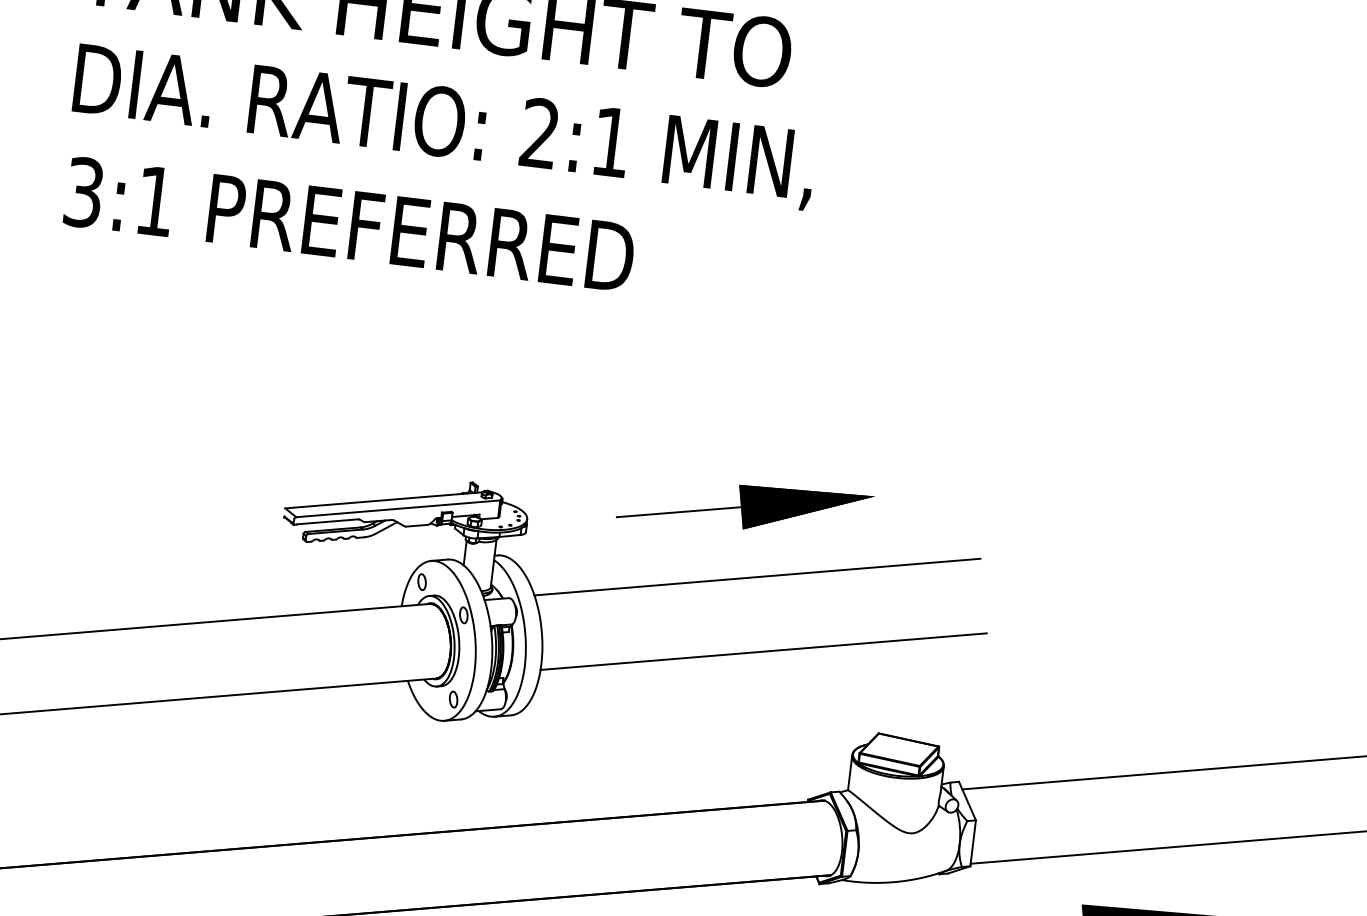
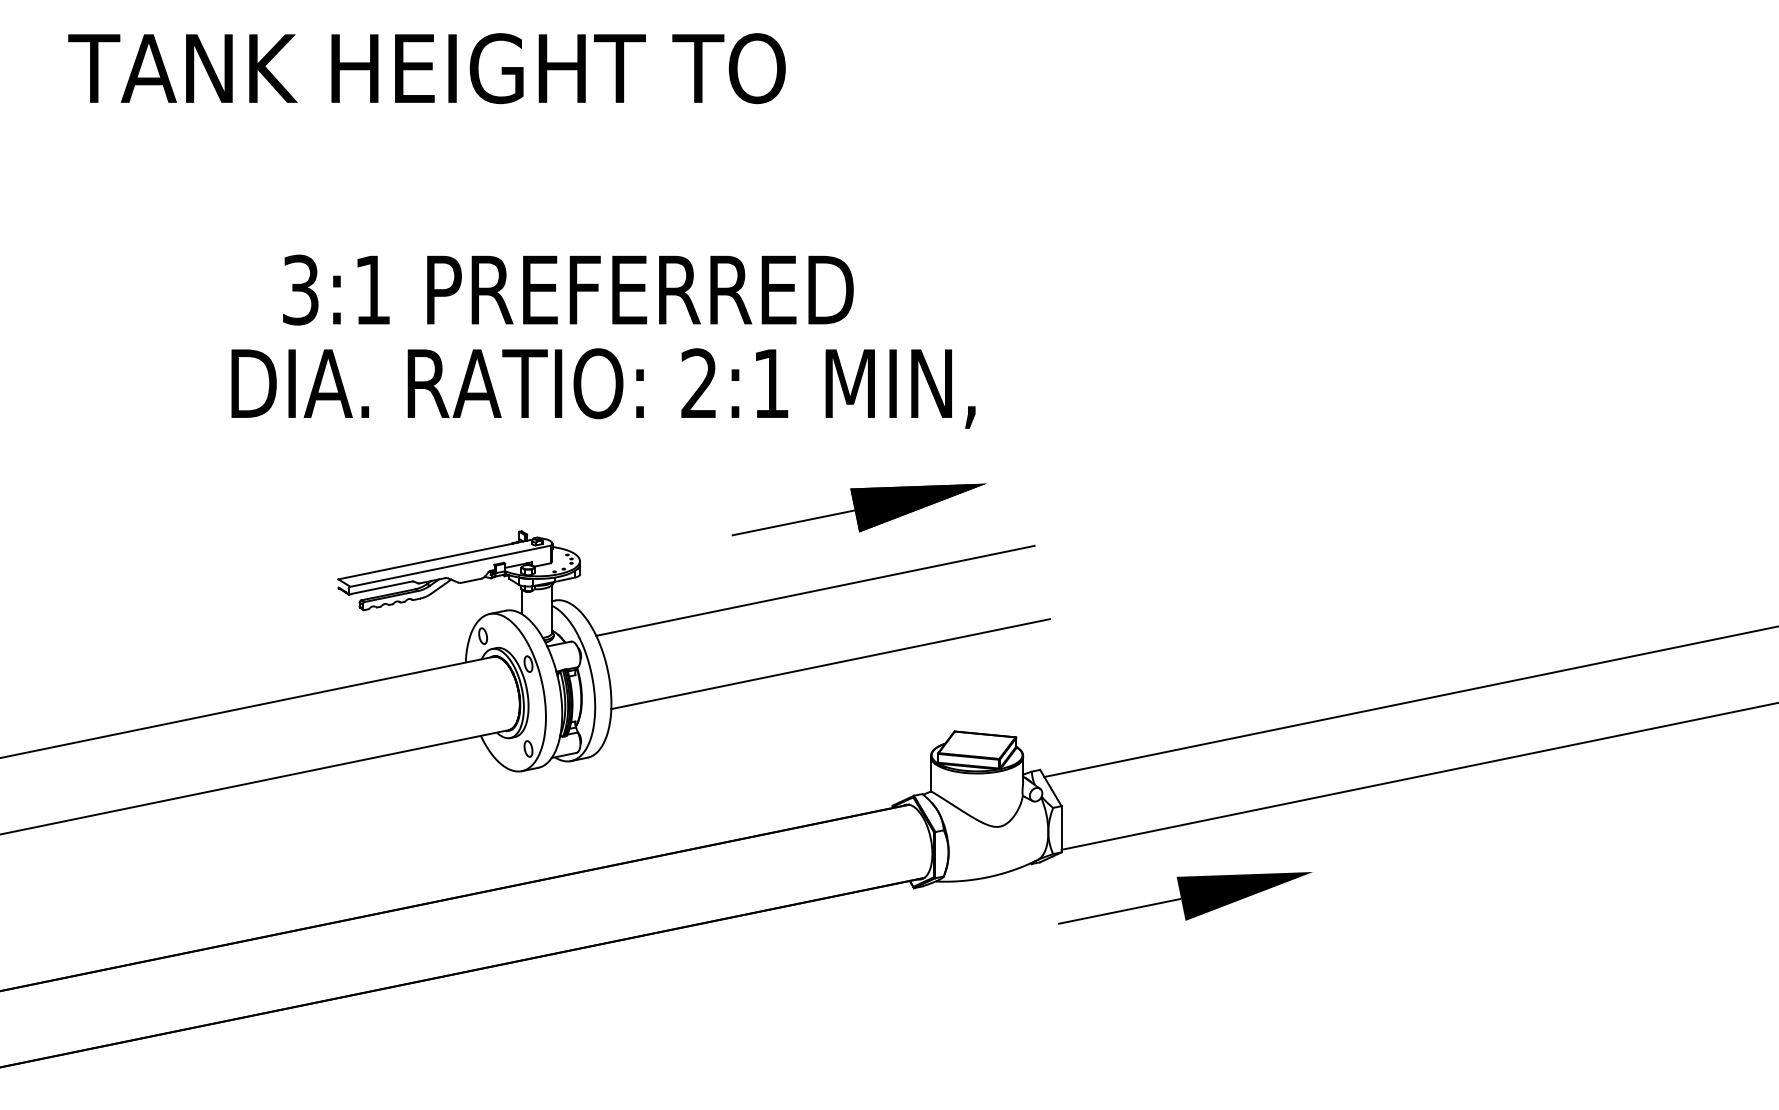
text: (444, 126) -> (603, 388), moved
text: (349, 224) -> (568, 289), moved
part: (744, 506) -> (858, 509), moved

